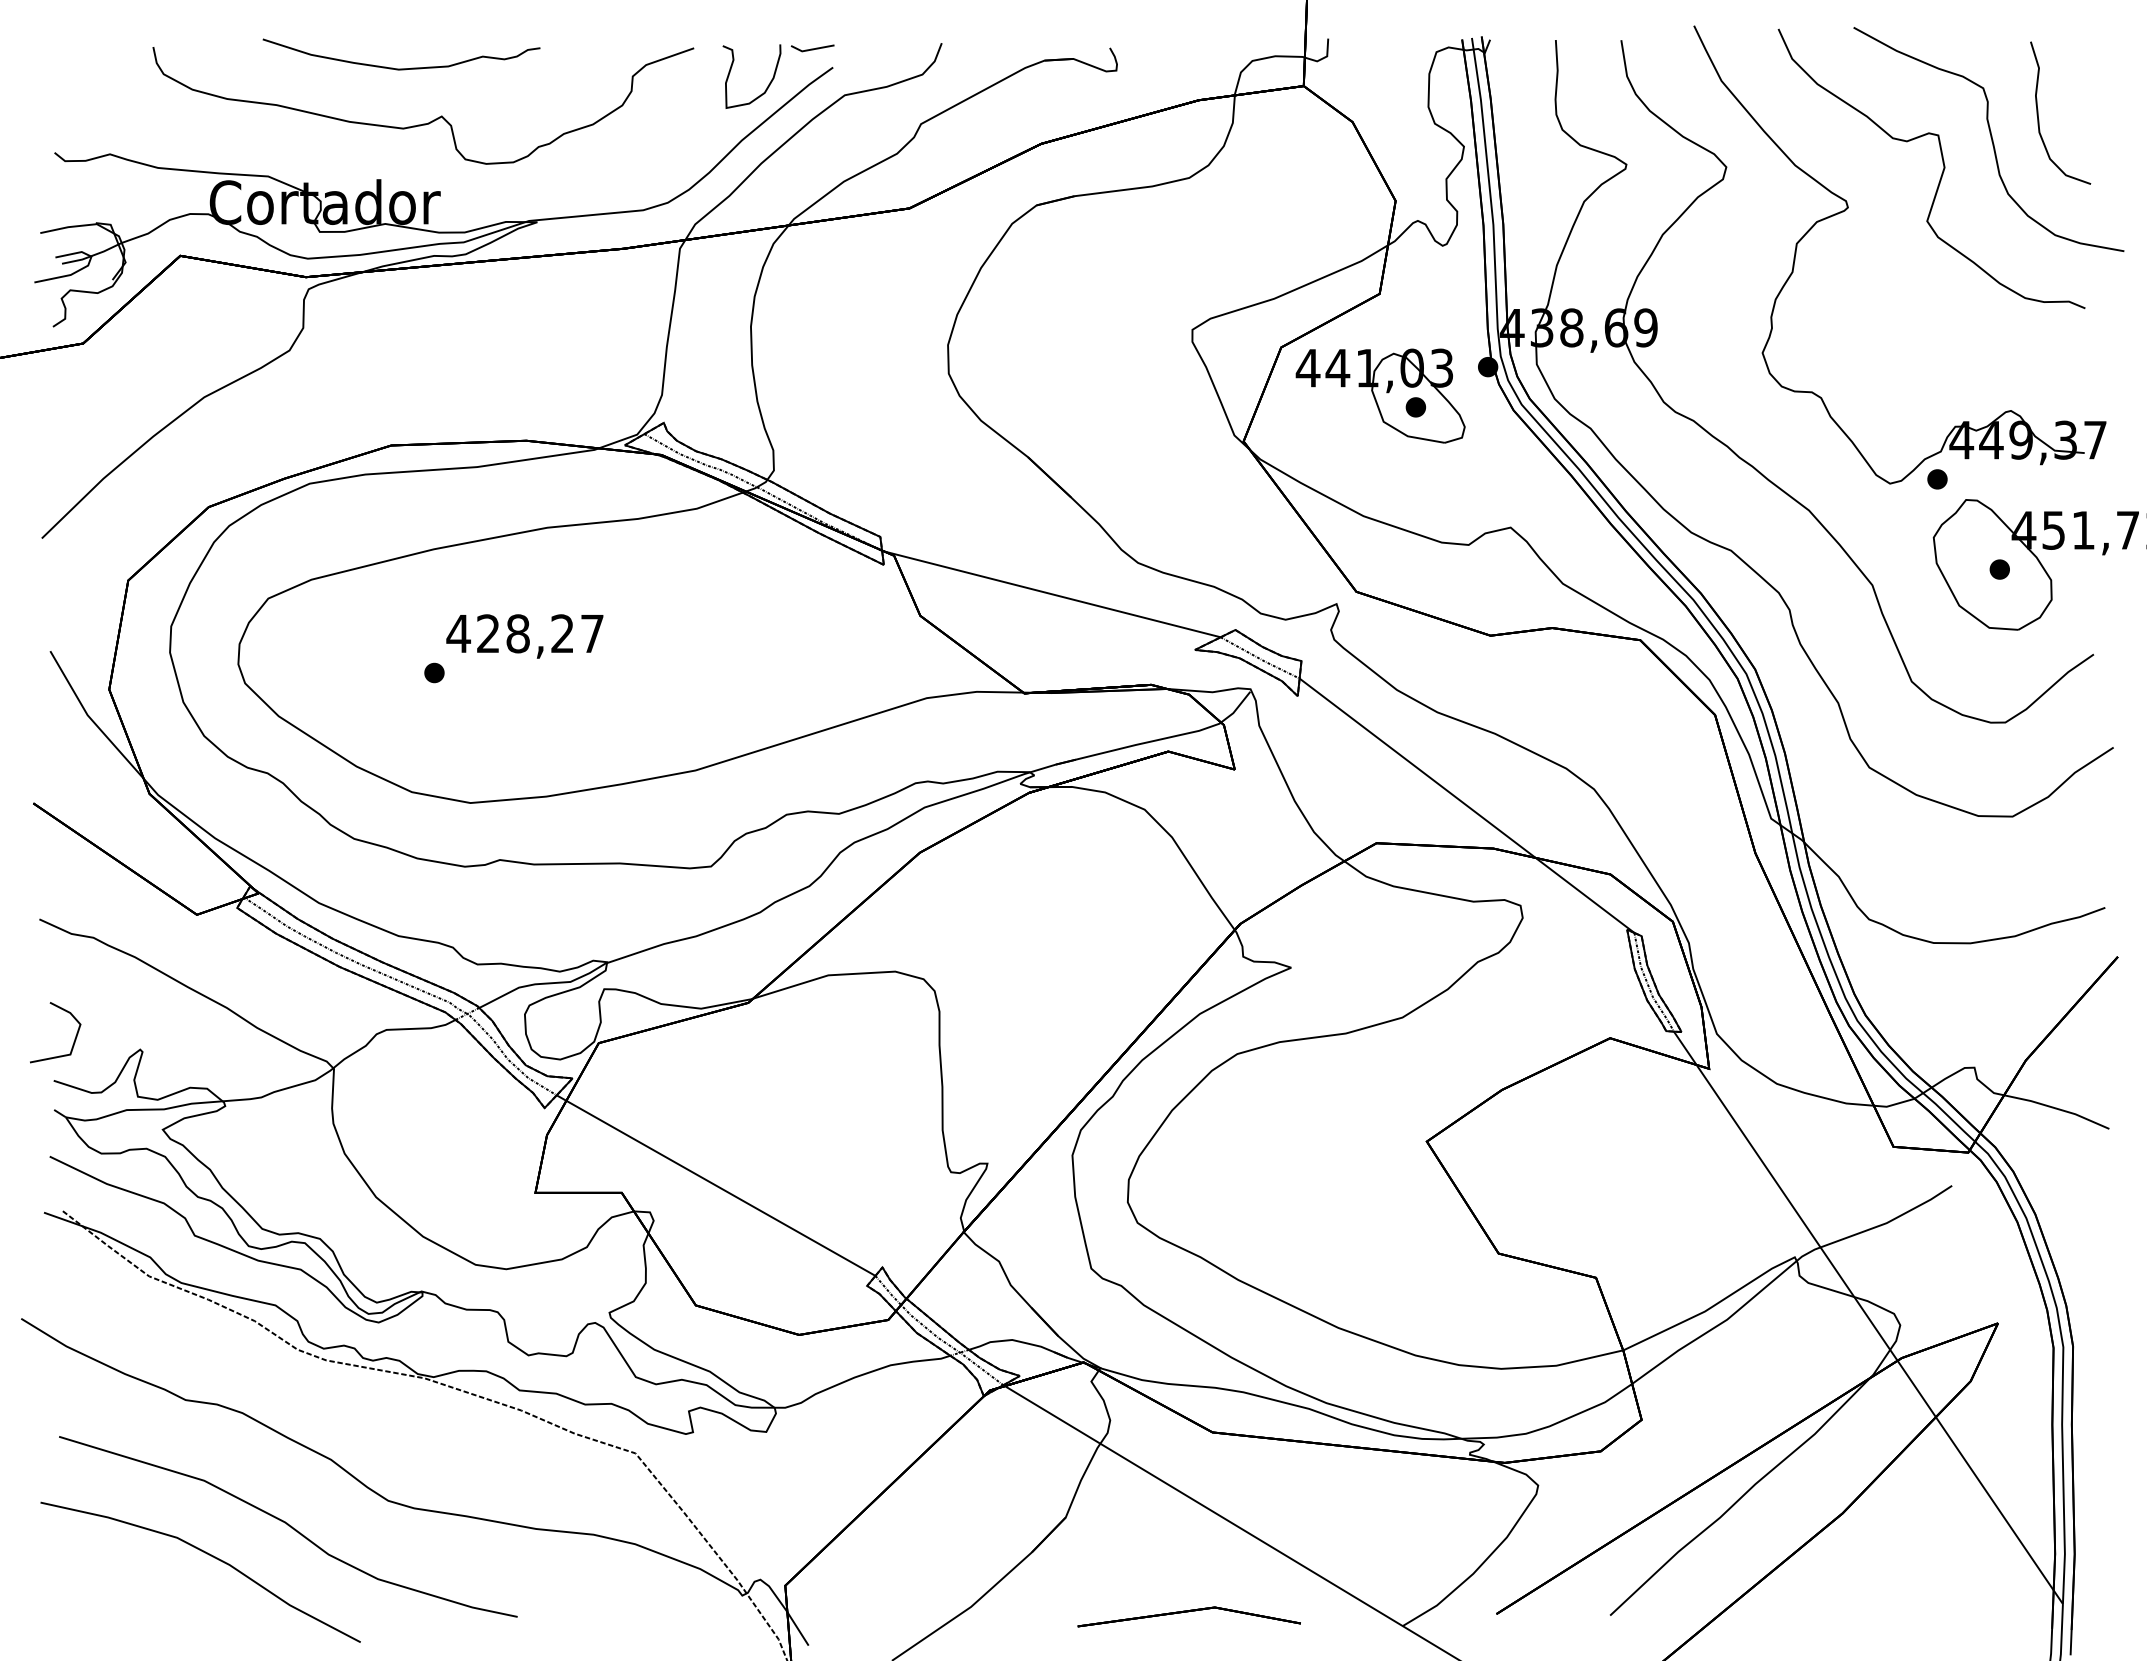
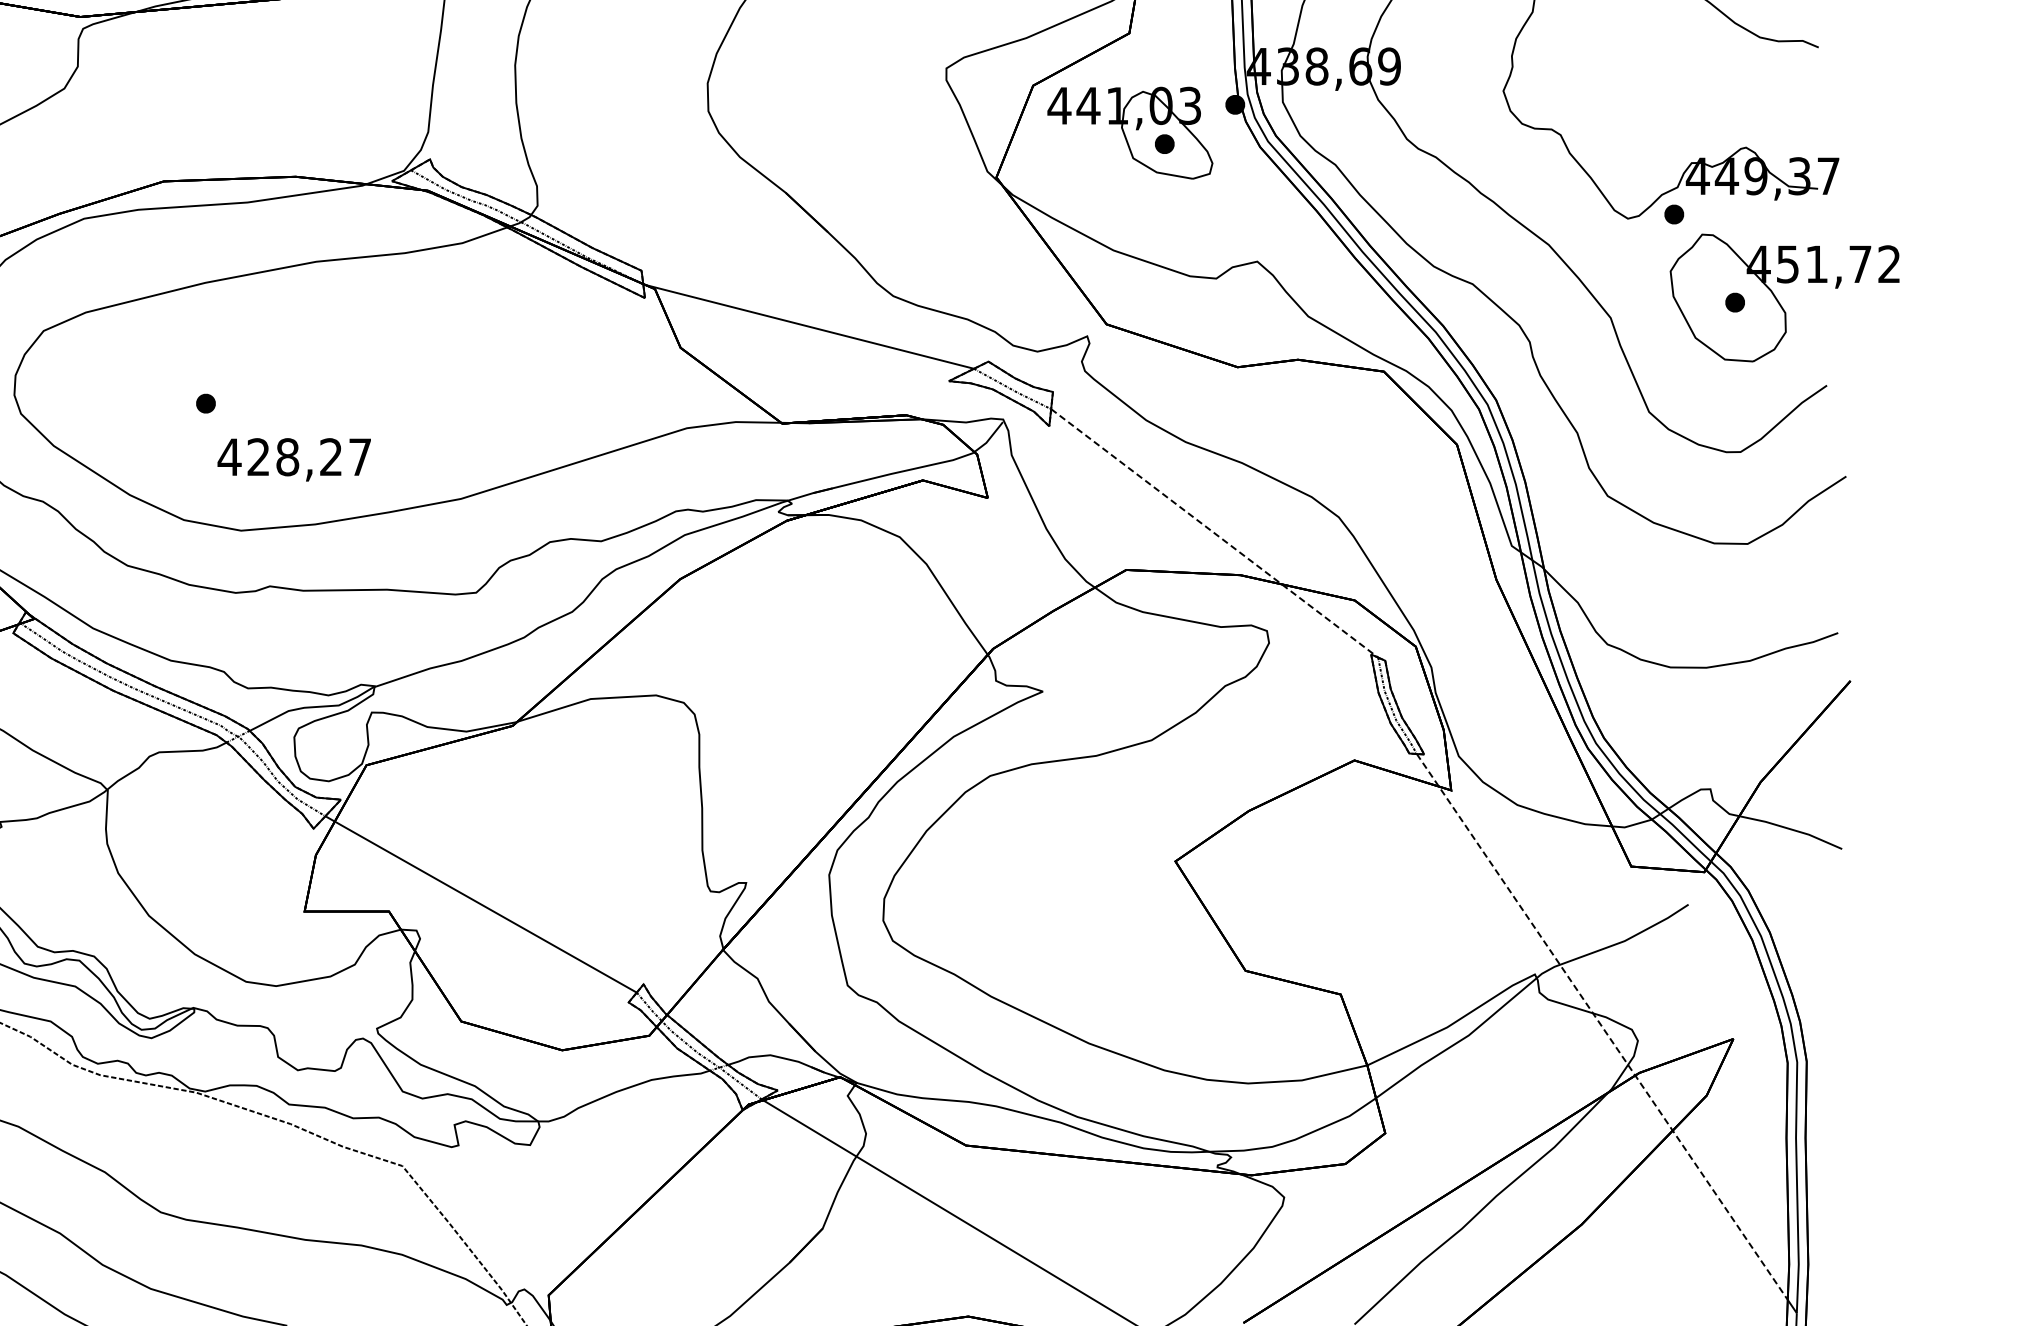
text: (524, 636) -> (293, 459), moved
line: (1467, 806) -> (1215, 534), solid -> dashed
line: (1863, 1311) -> (1601, 1027), solid -> dashed

